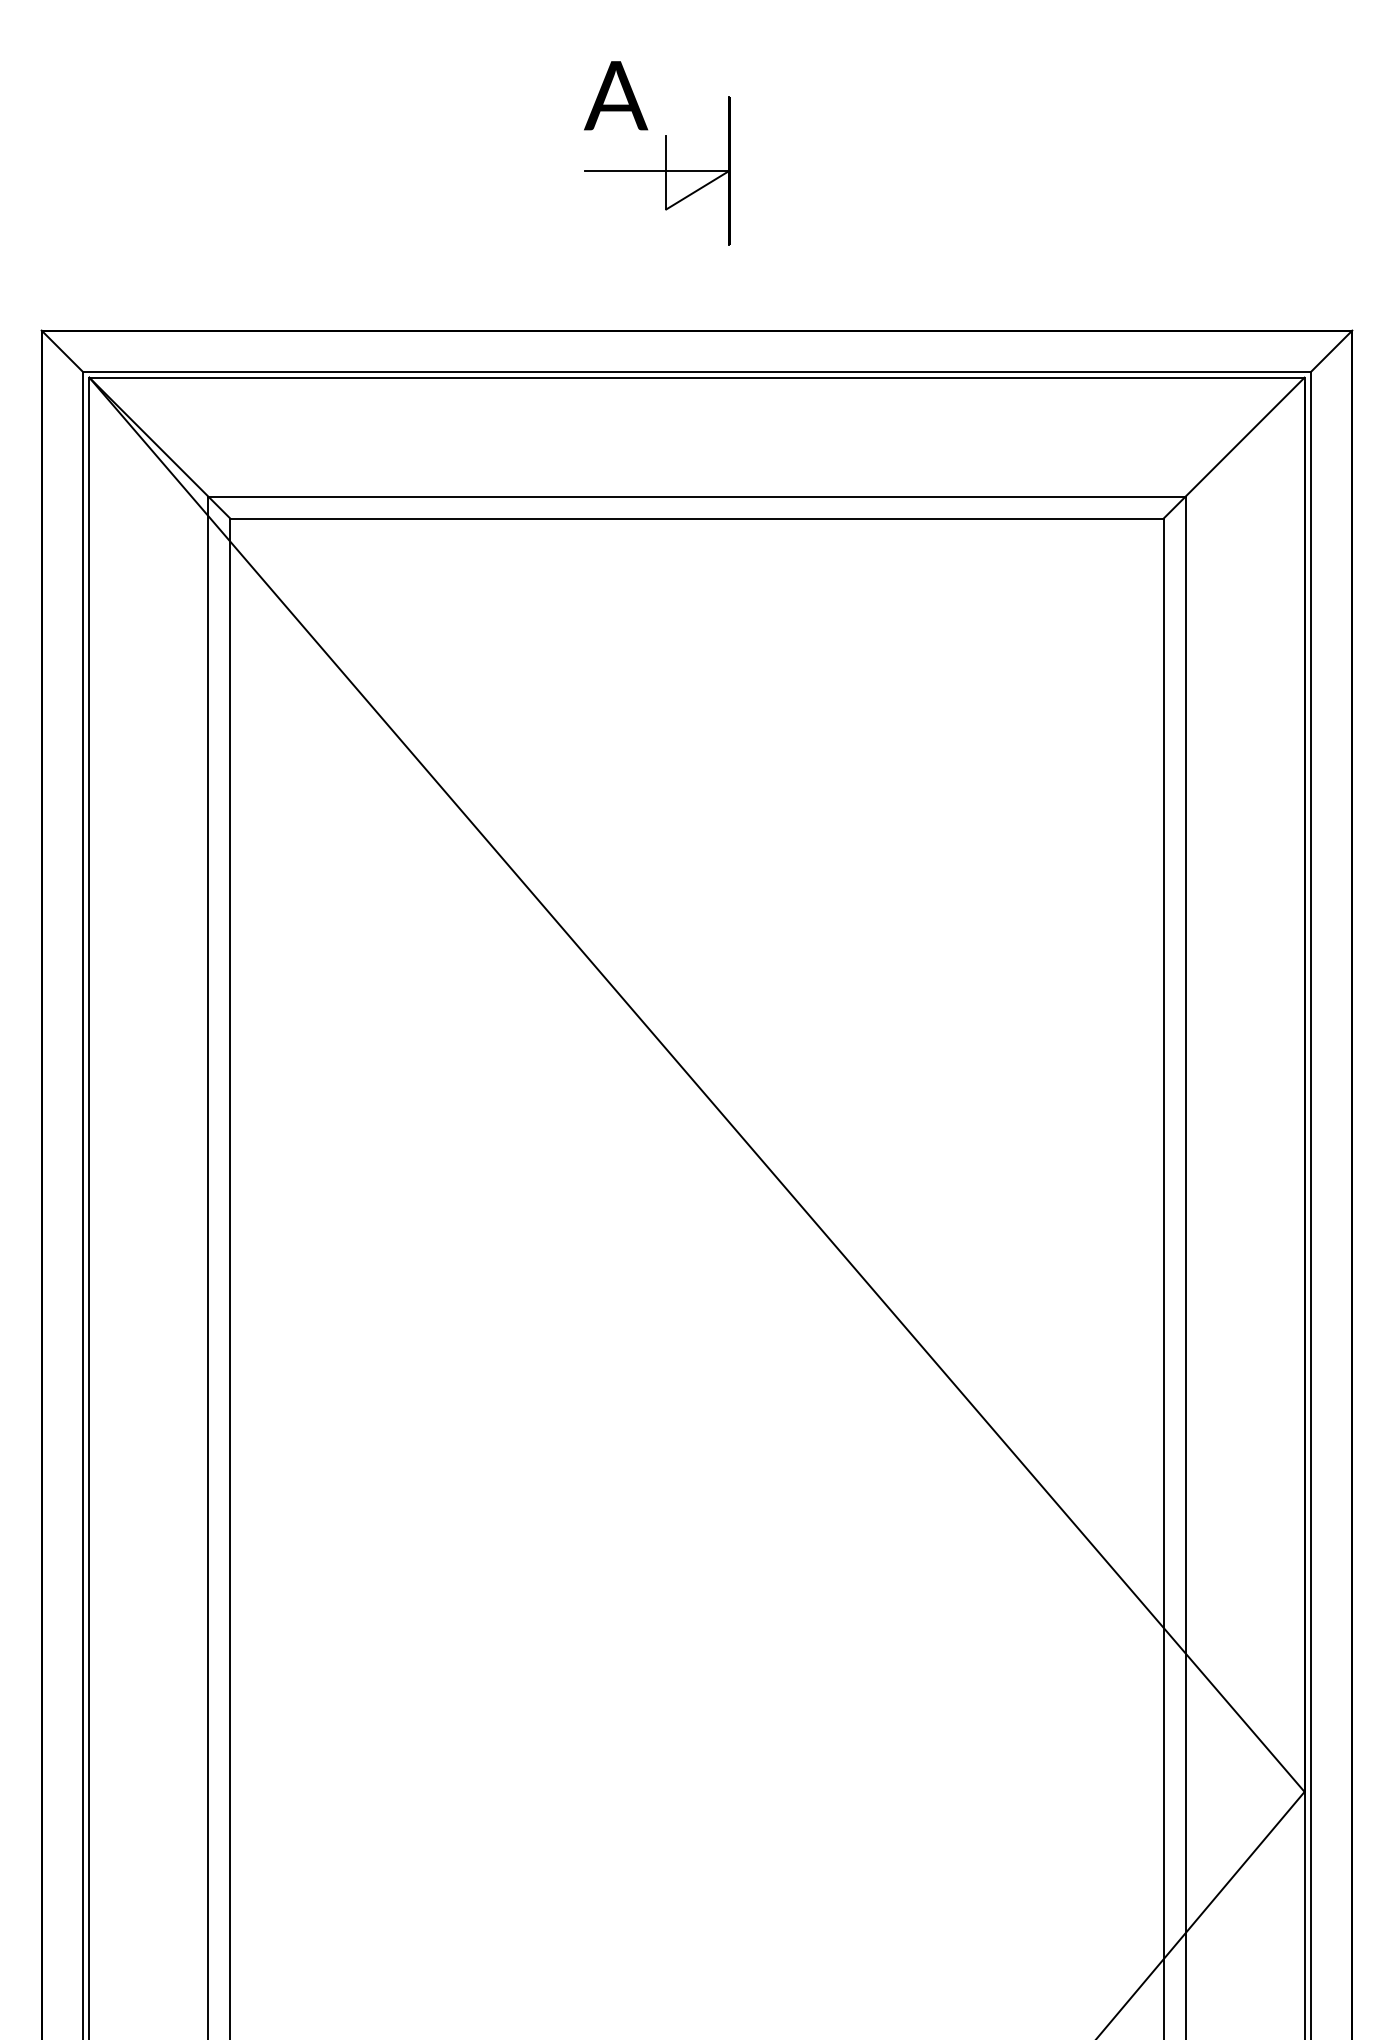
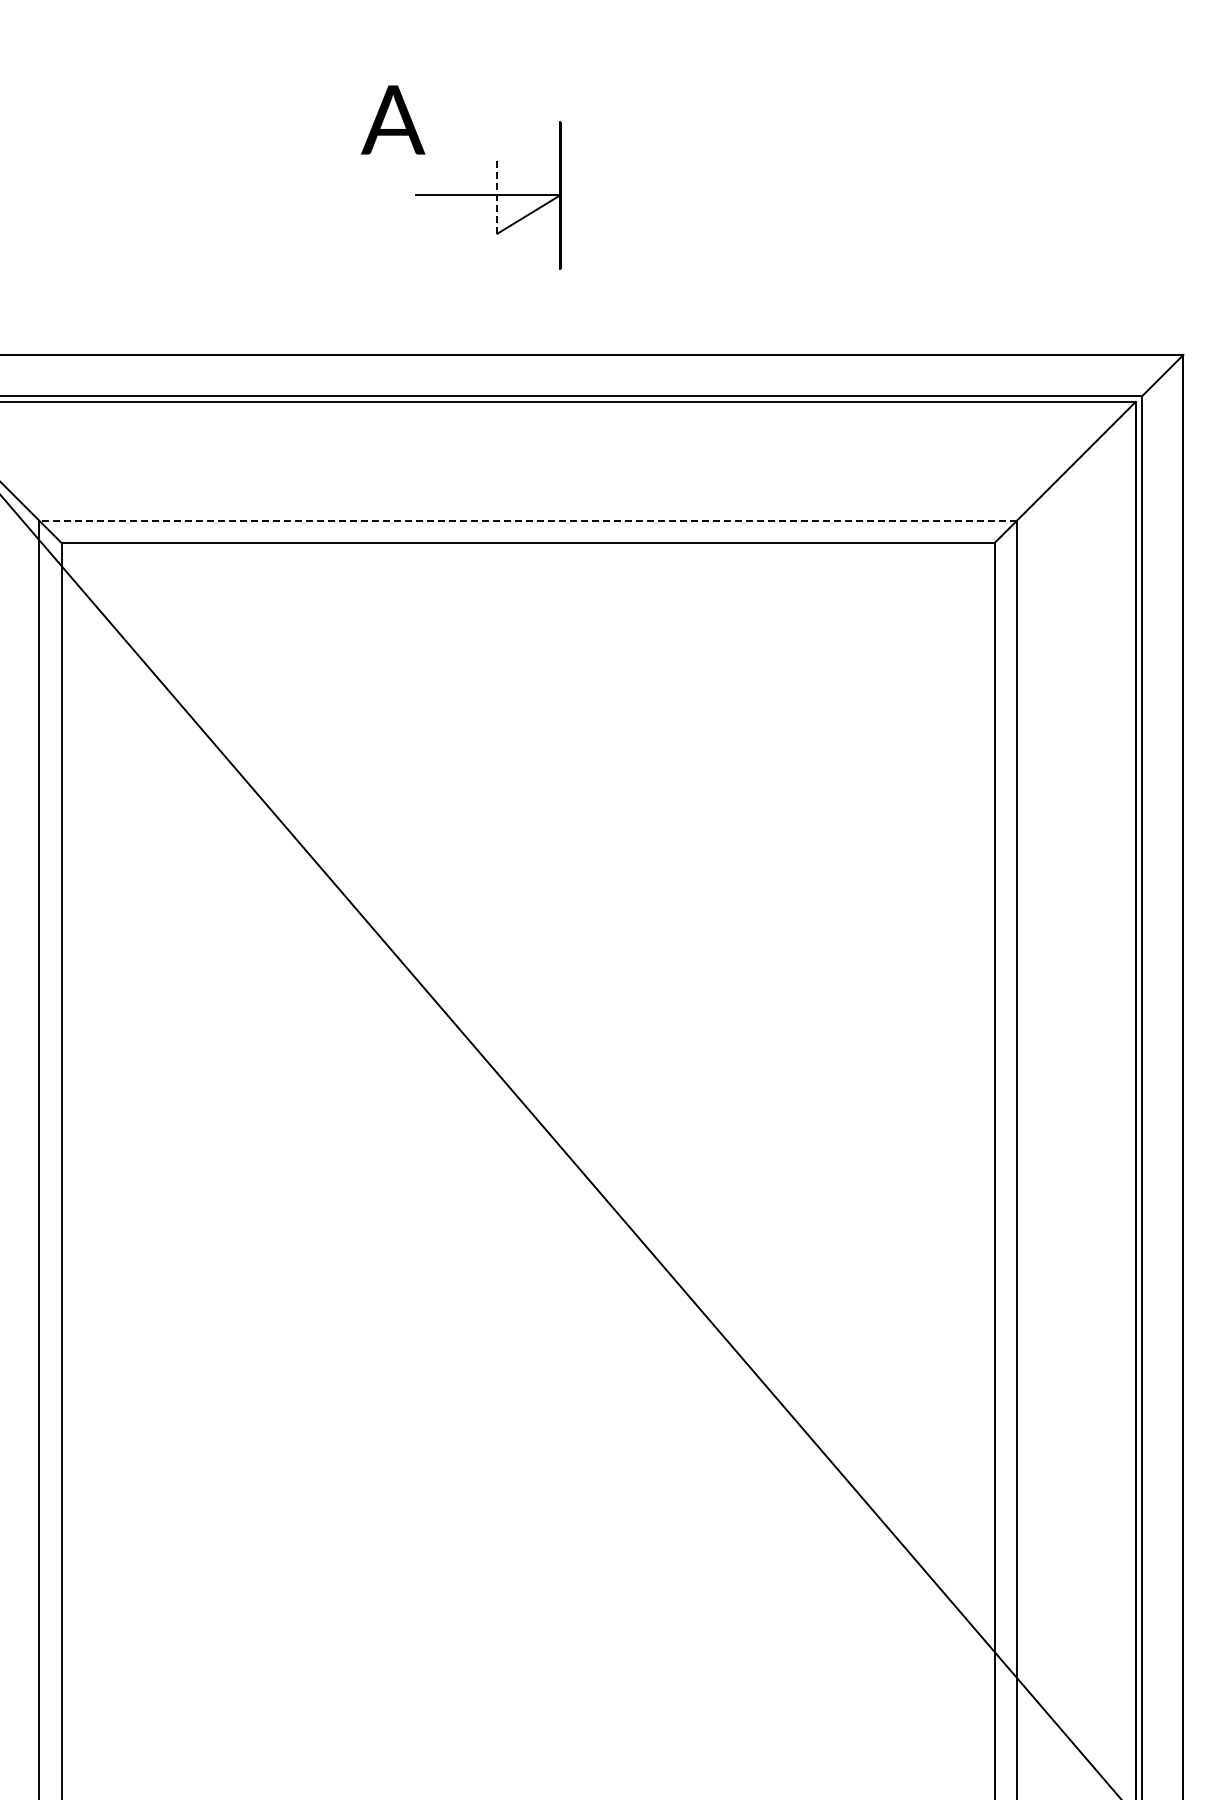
text: (616, 95) -> (393, 119), moved
line: (666, 172) -> (497, 196), solid -> dashed
line: (696, 496) -> (527, 520), solid -> dashed

